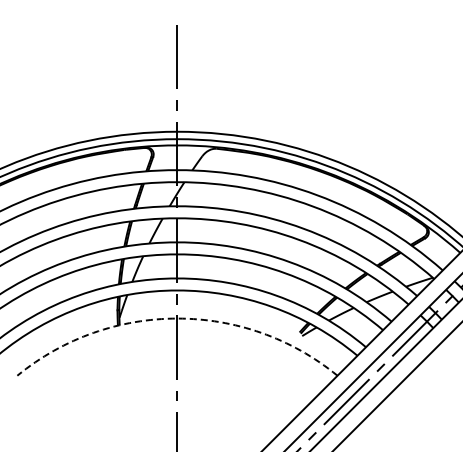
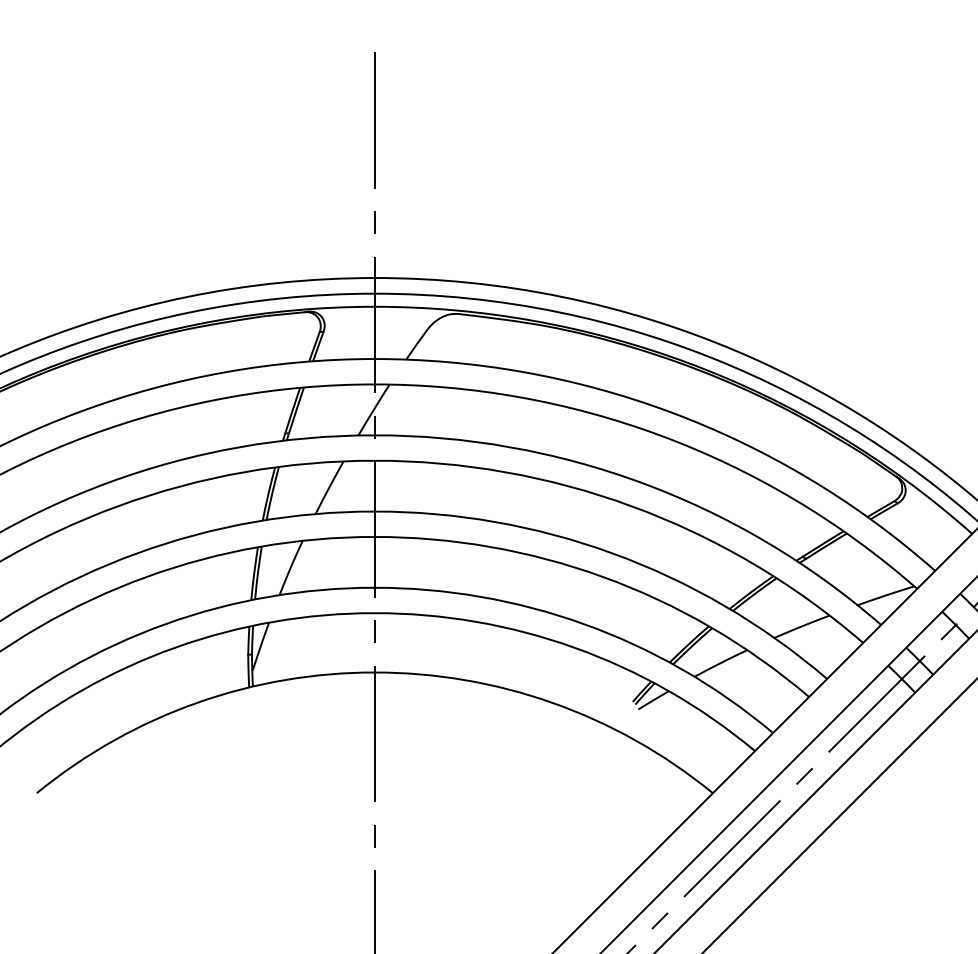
arc: (177, 318) -> (374, 672), dashed -> solid

